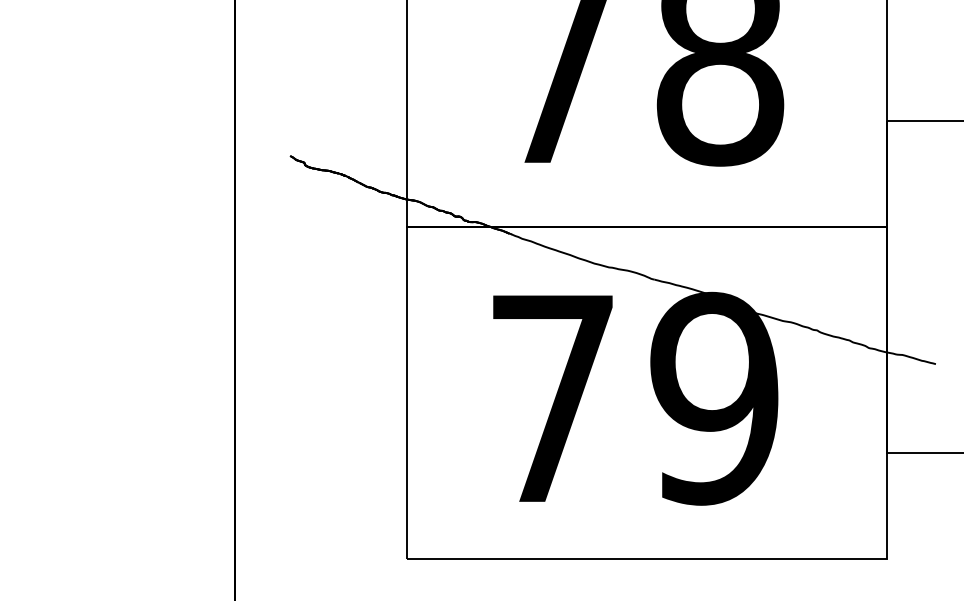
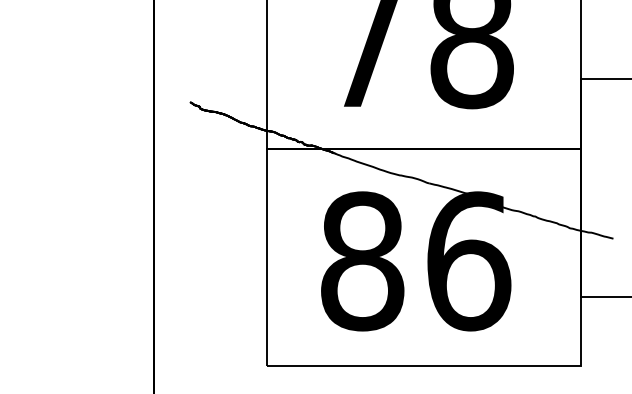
text: (635, 398) -> (416, 261), 79 -> 86

